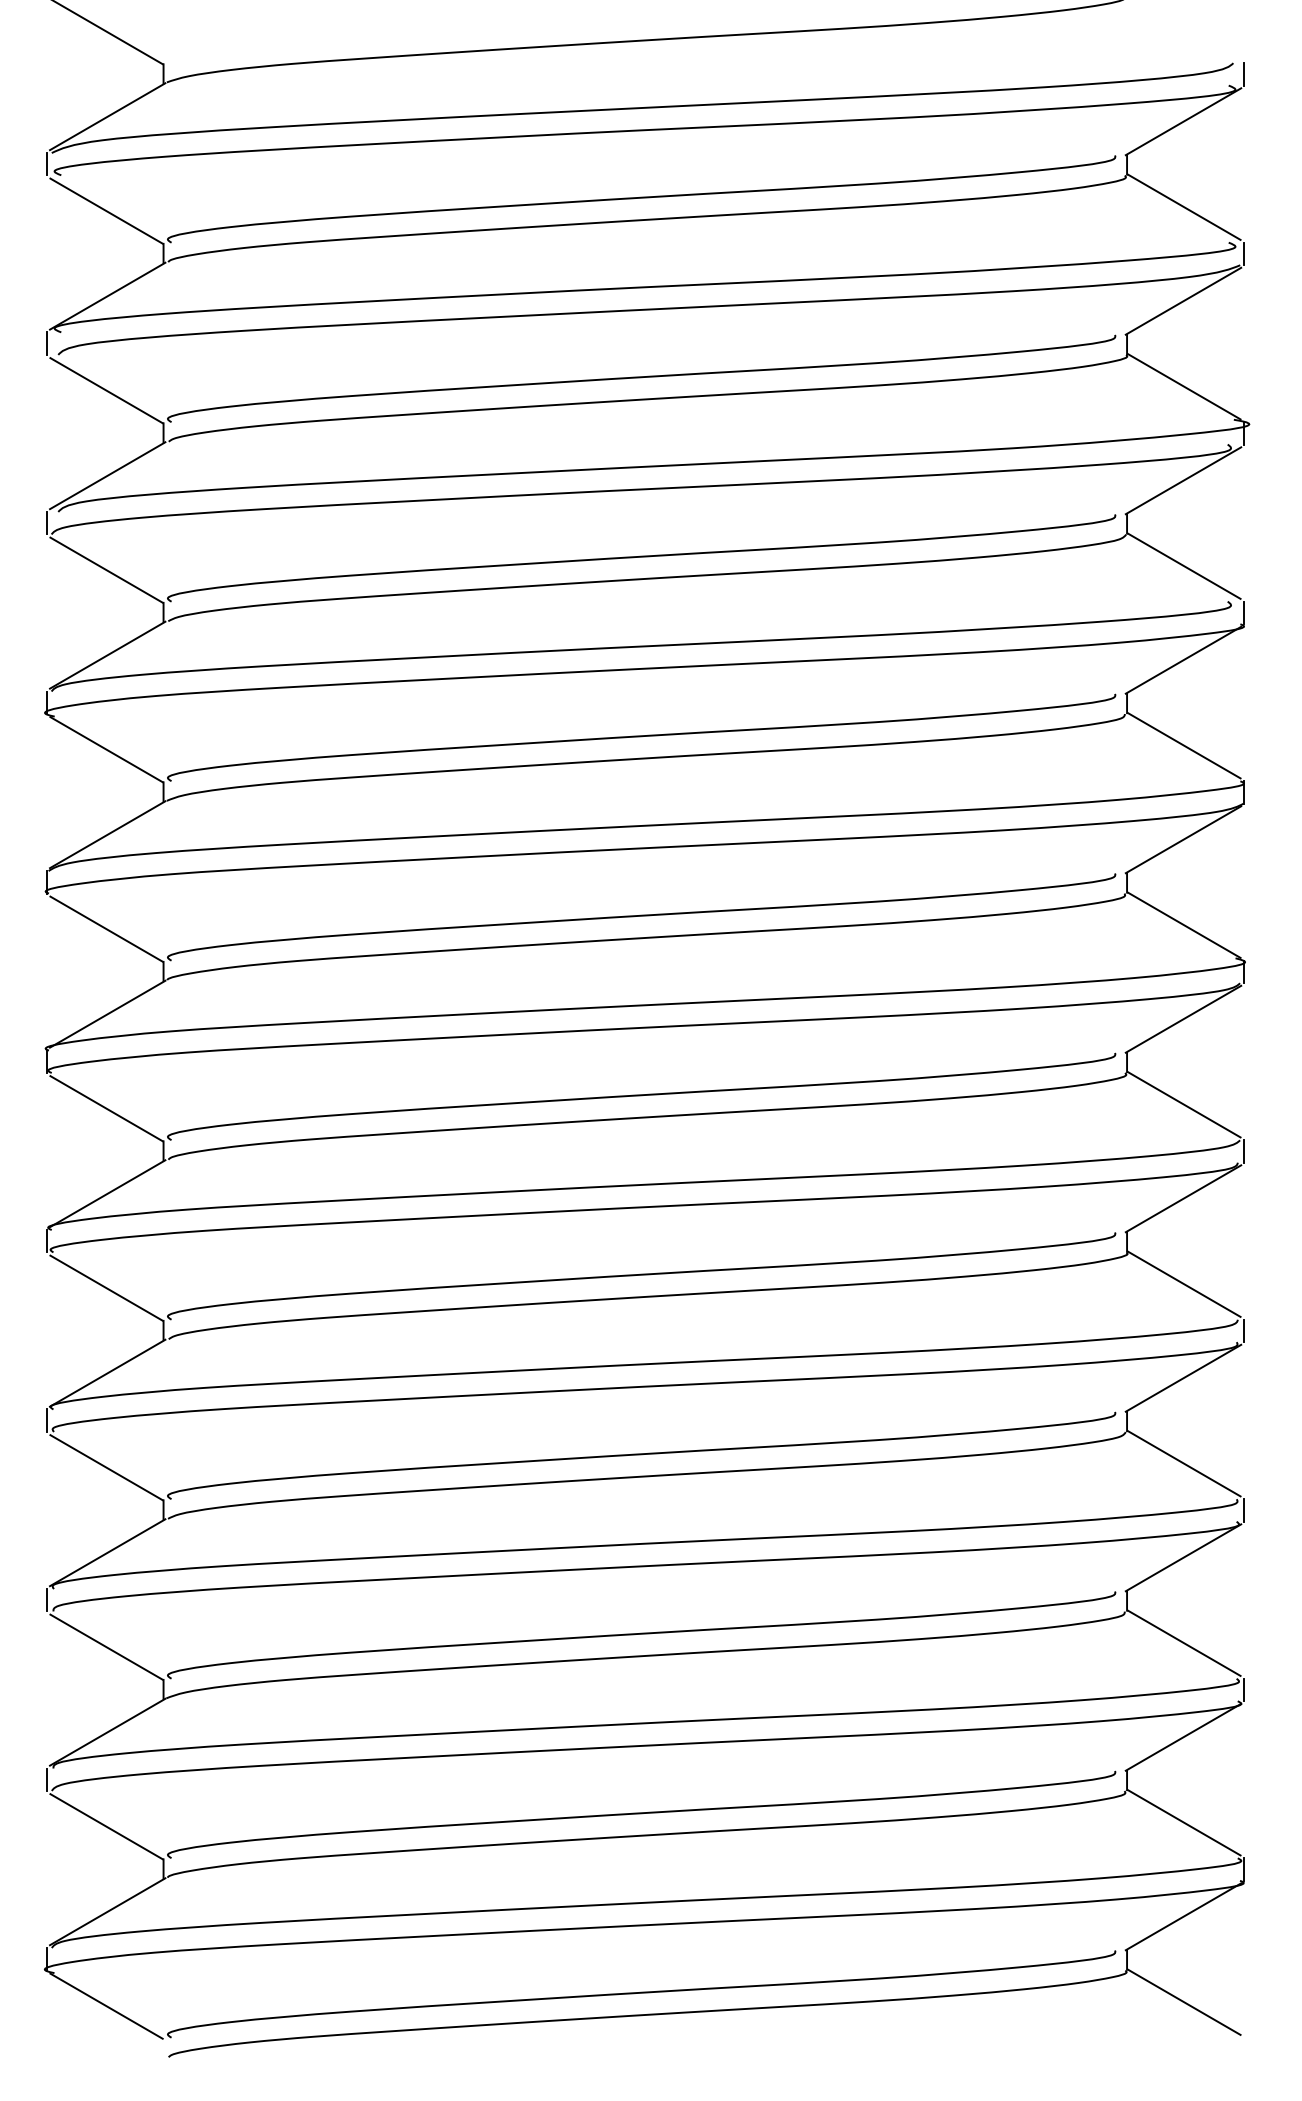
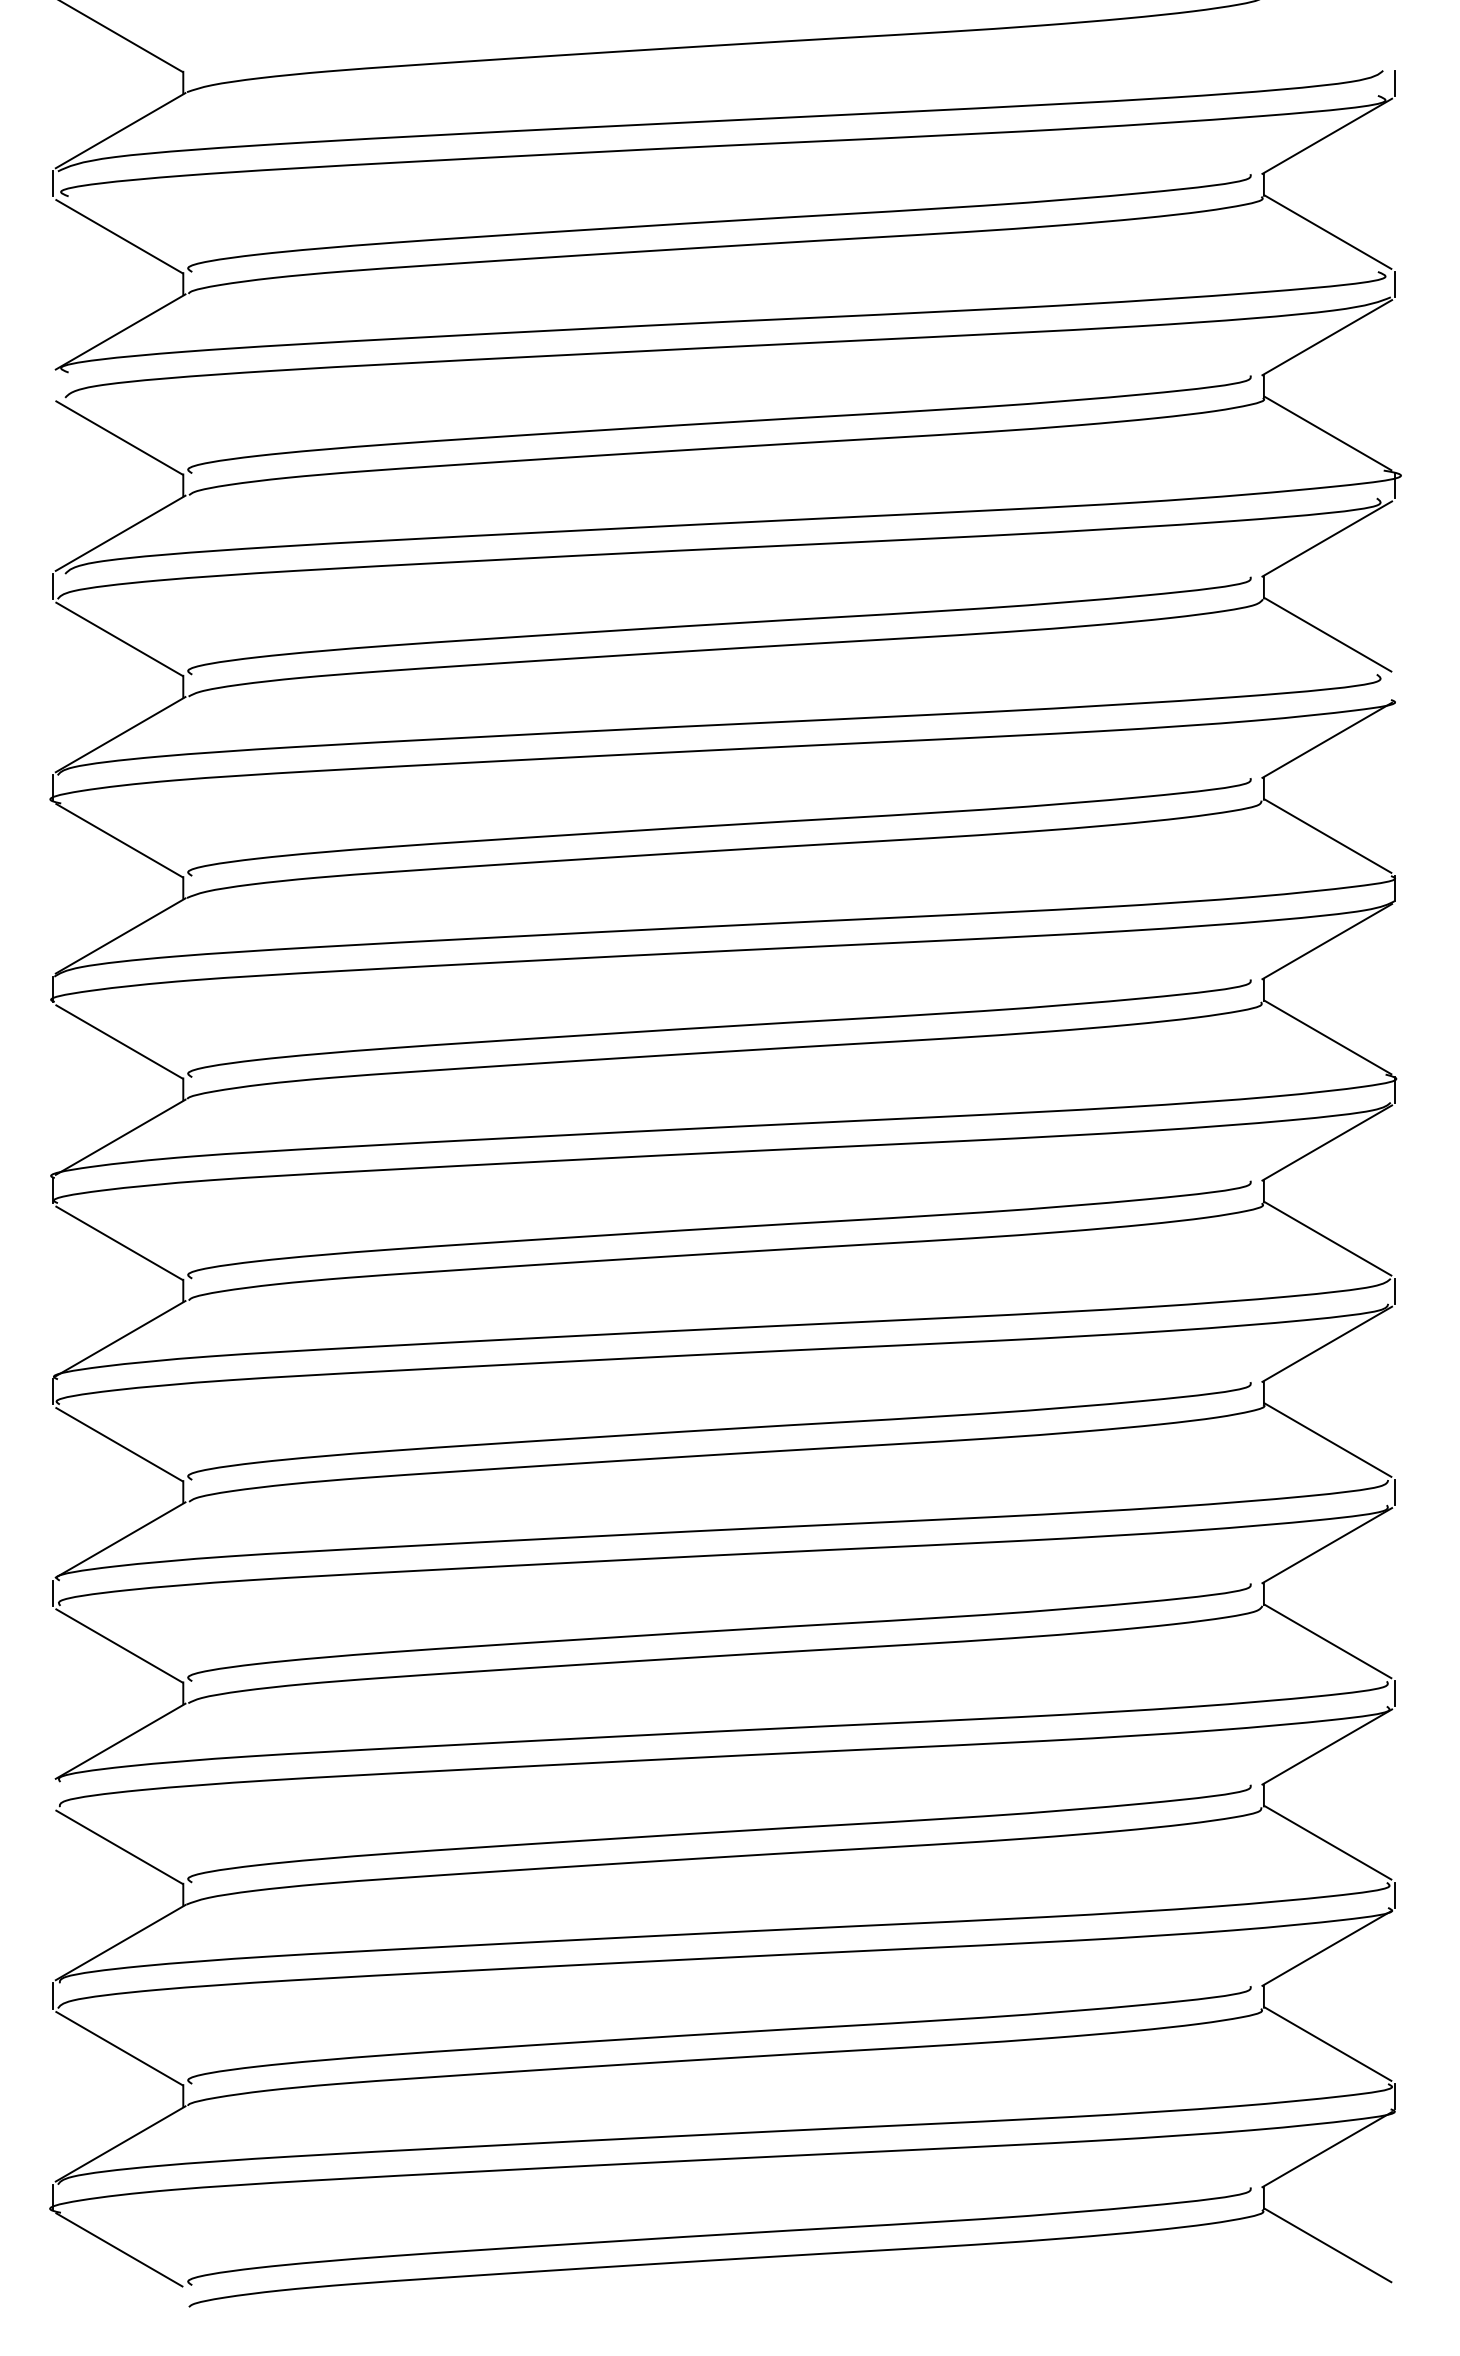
line: (46, 343) -> (52, 384), removed
line: (1243, 612) -> (1394, 686), removed
line: (46, 1600) -> (52, 1794), removed

